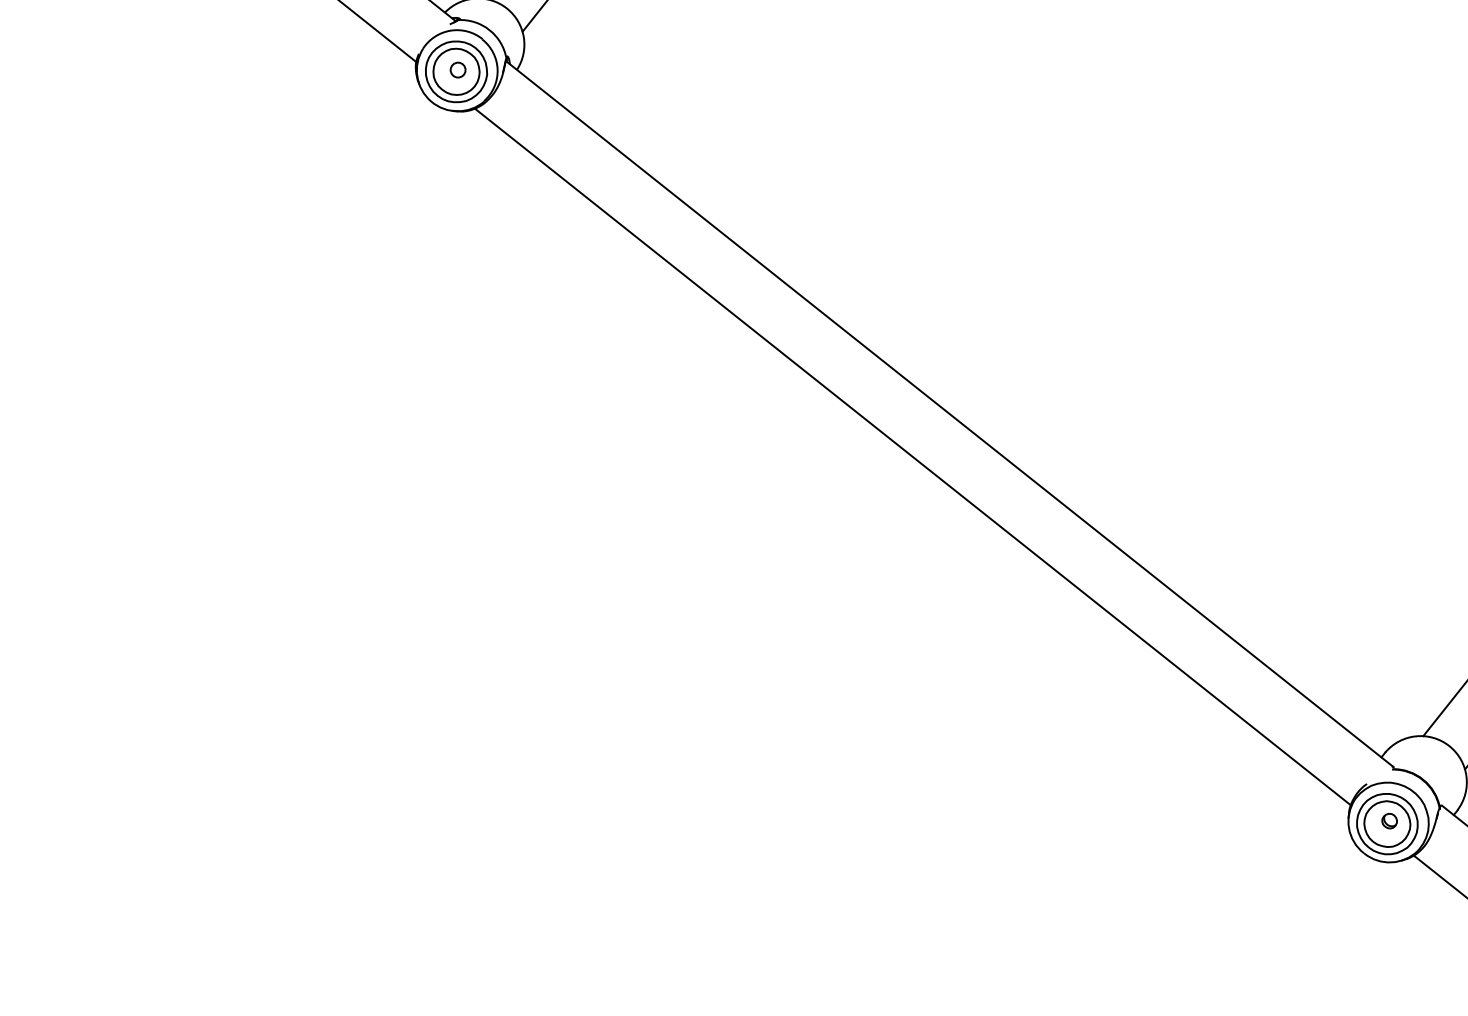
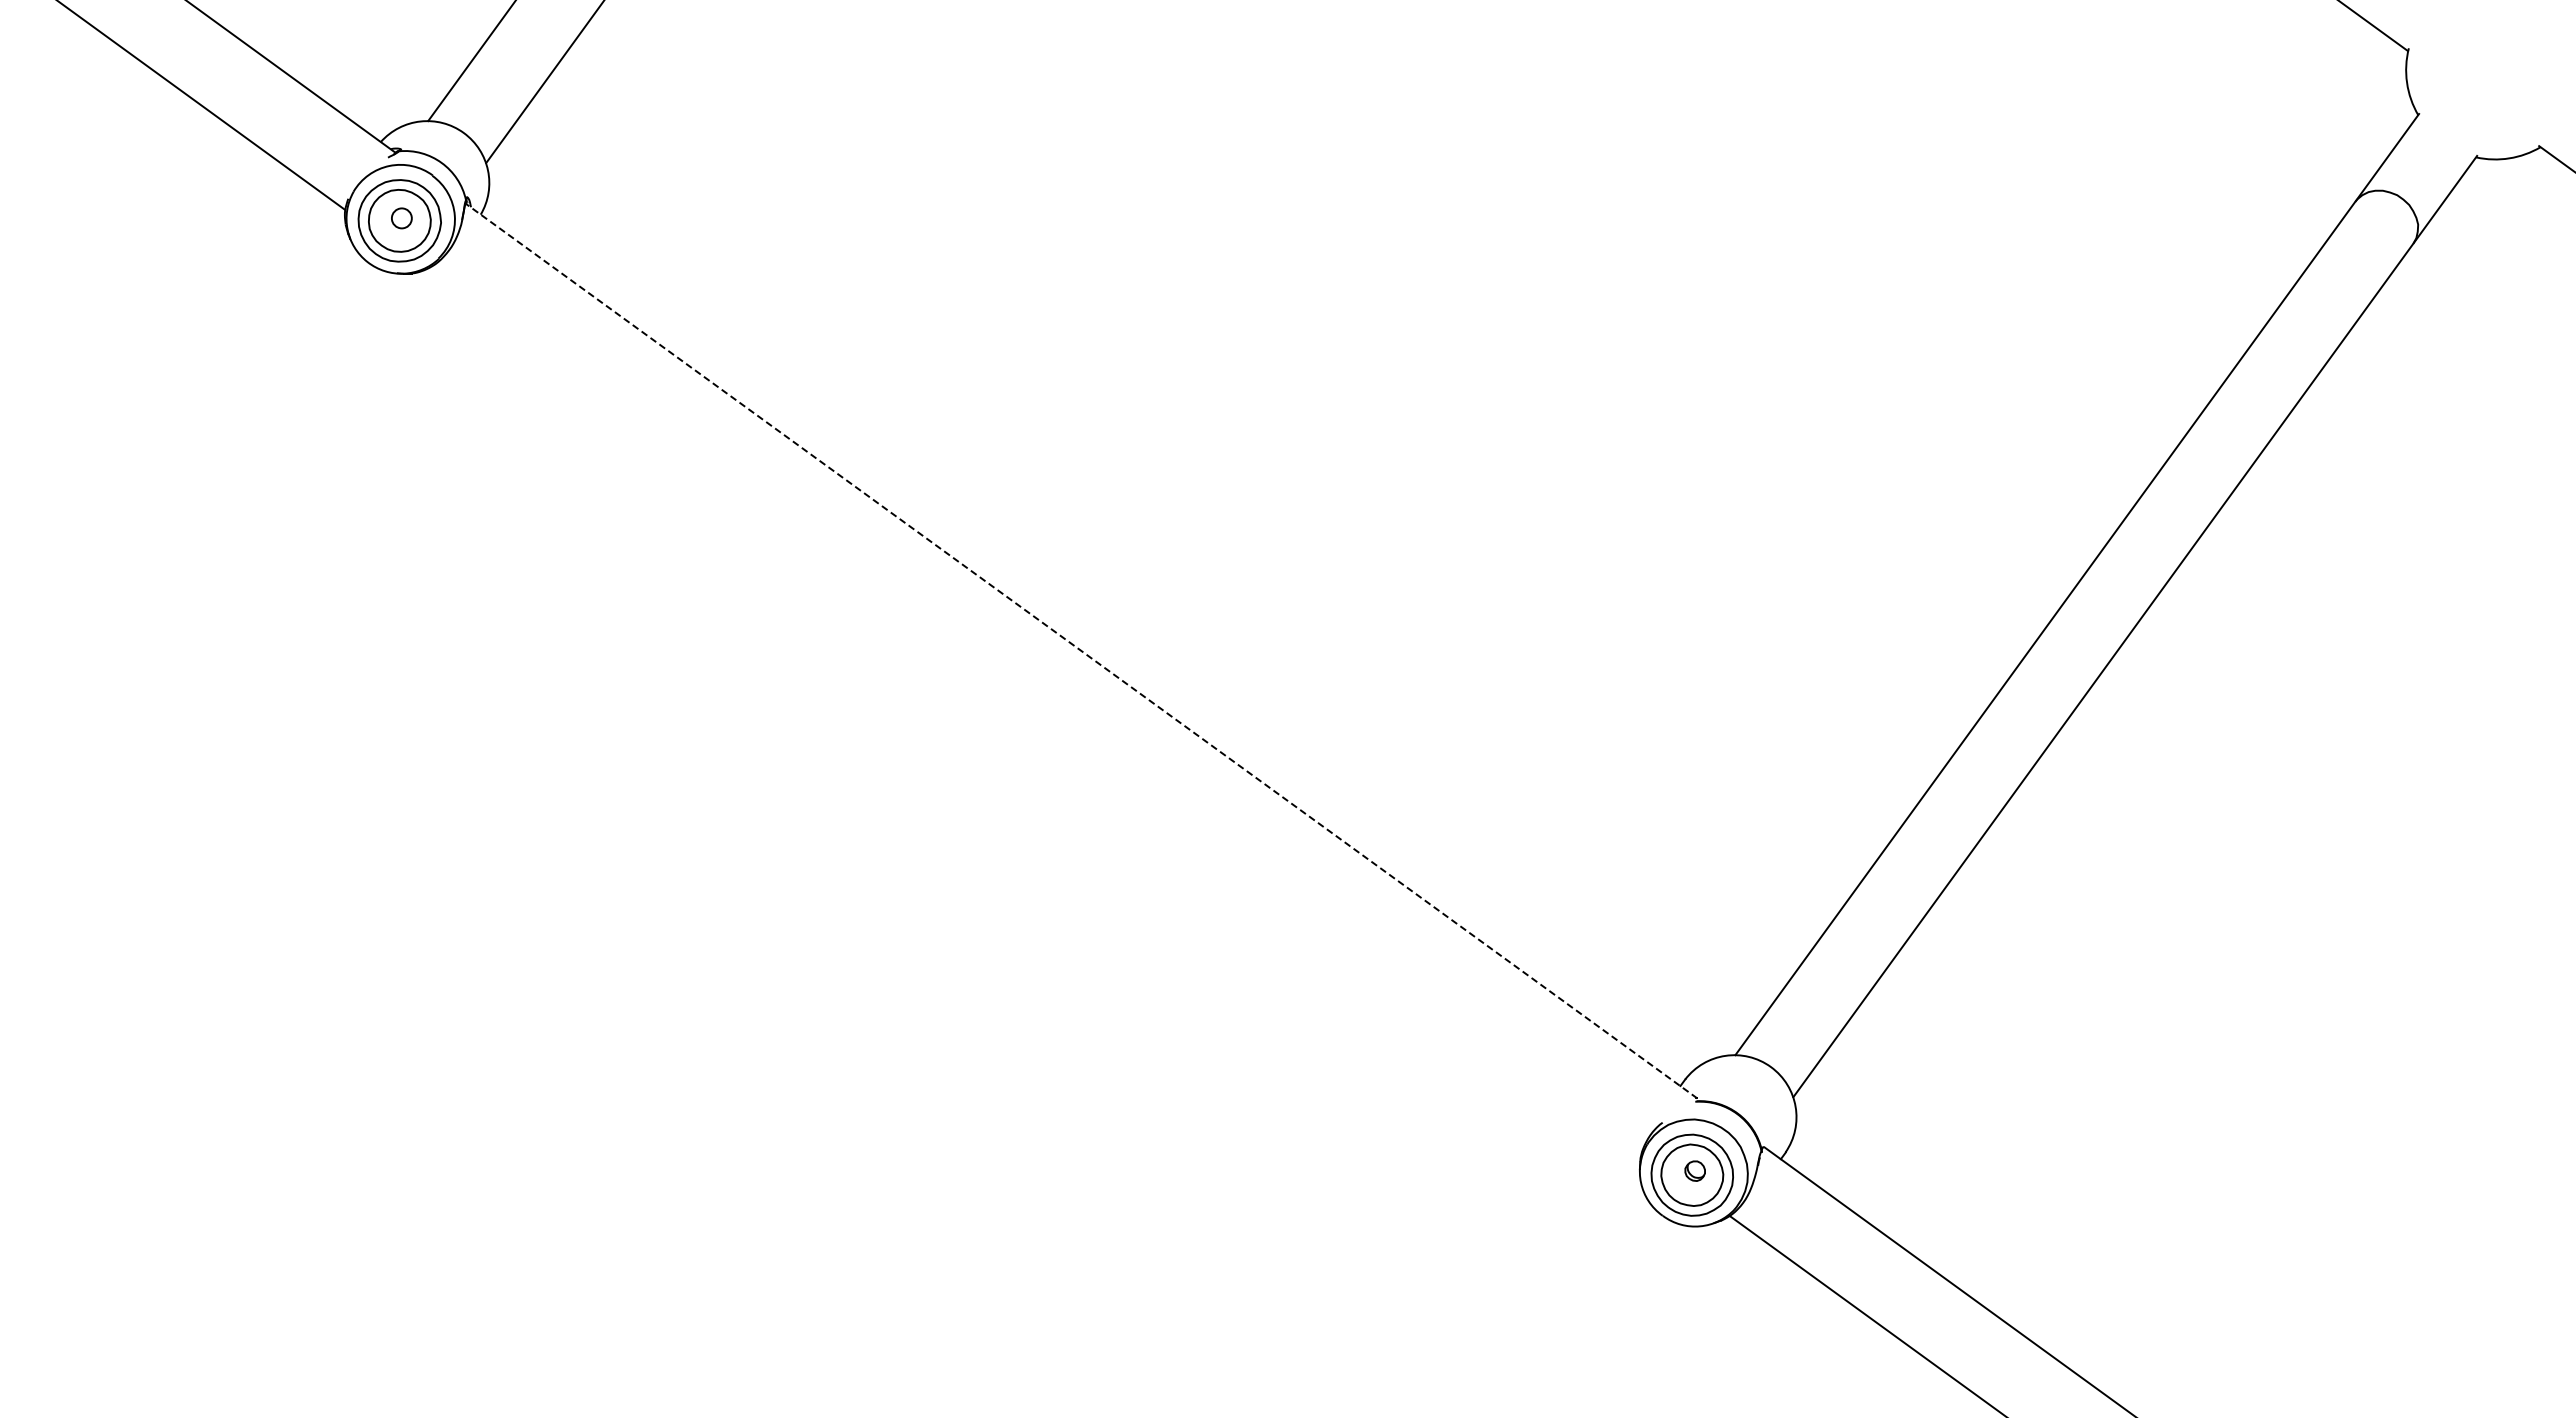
line: (949, 413) -> (1081, 650), solid -> dashed
line: (912, 456) -> (1034, 710), removed

